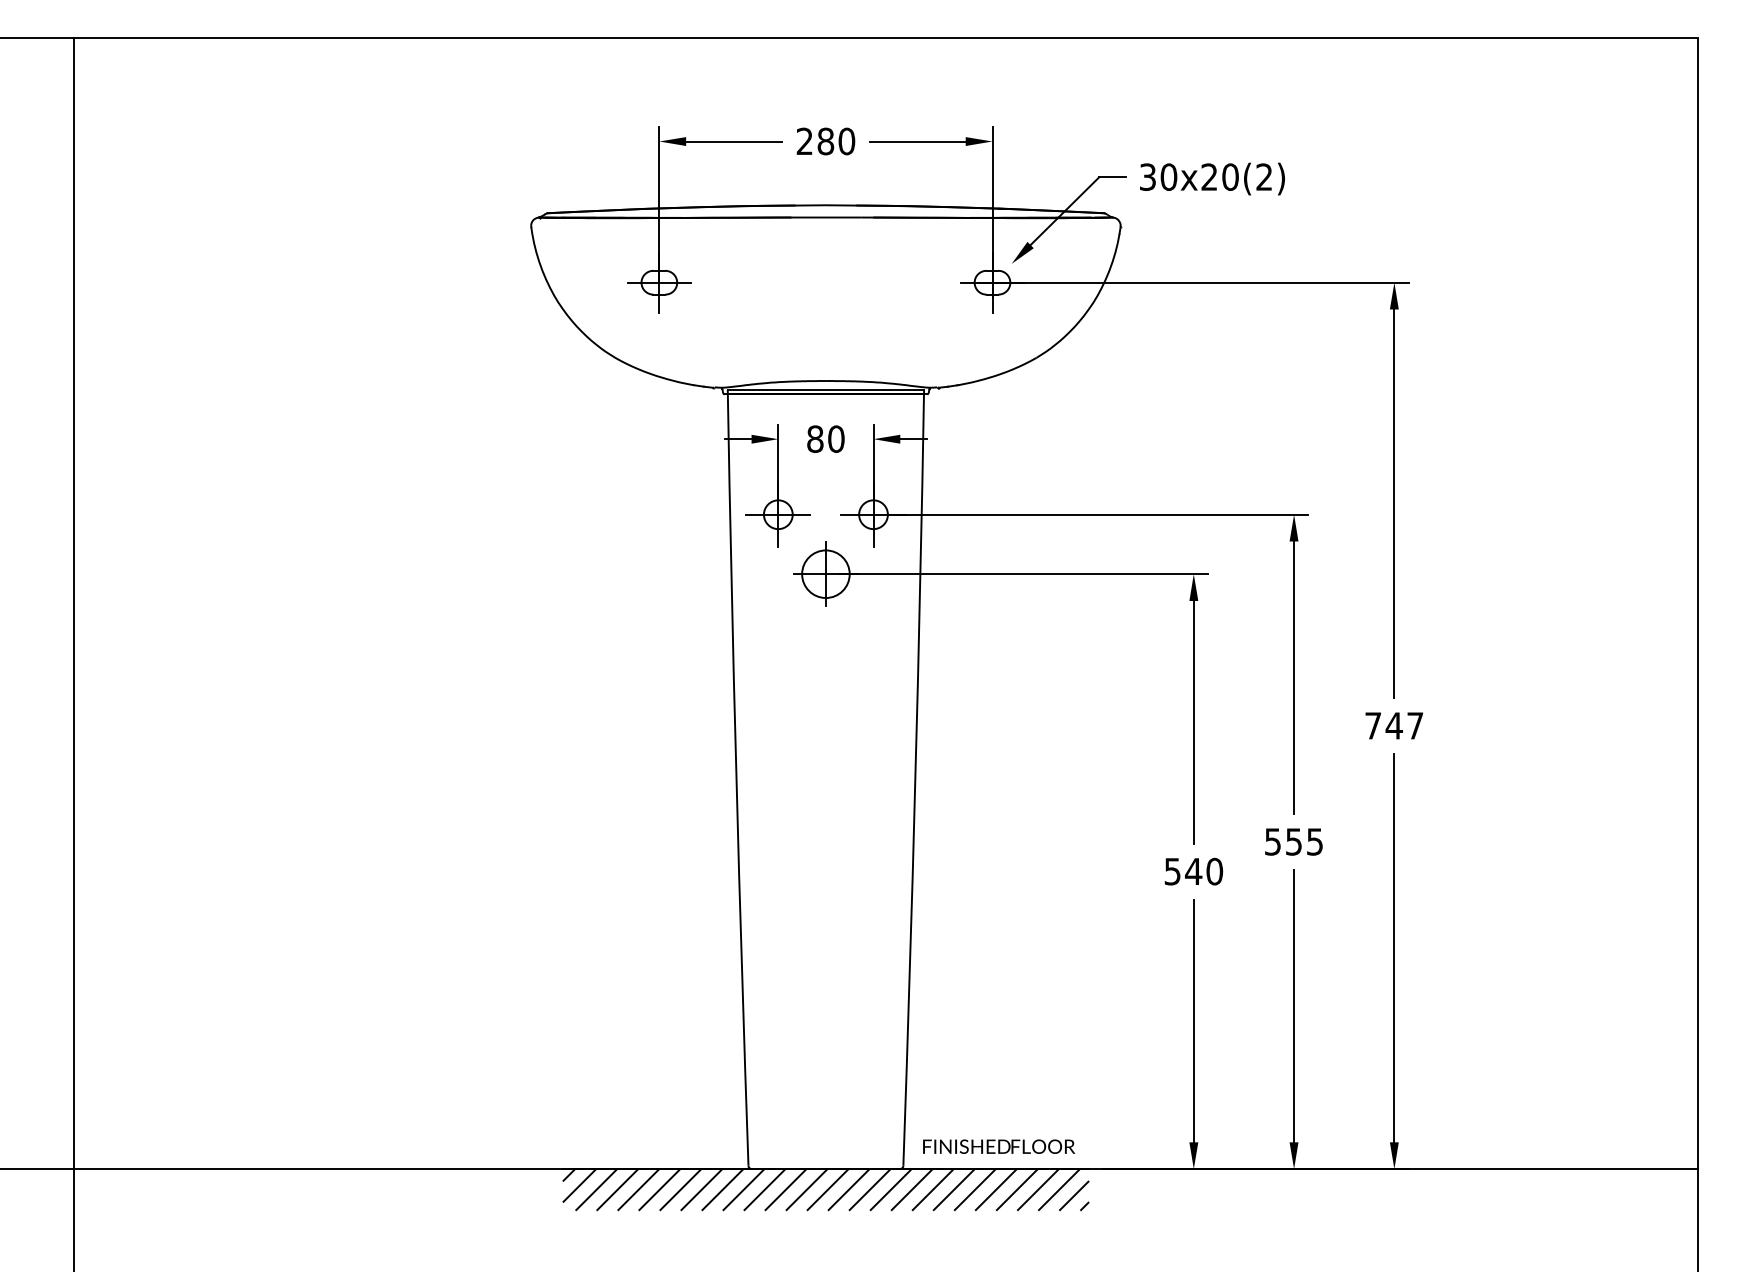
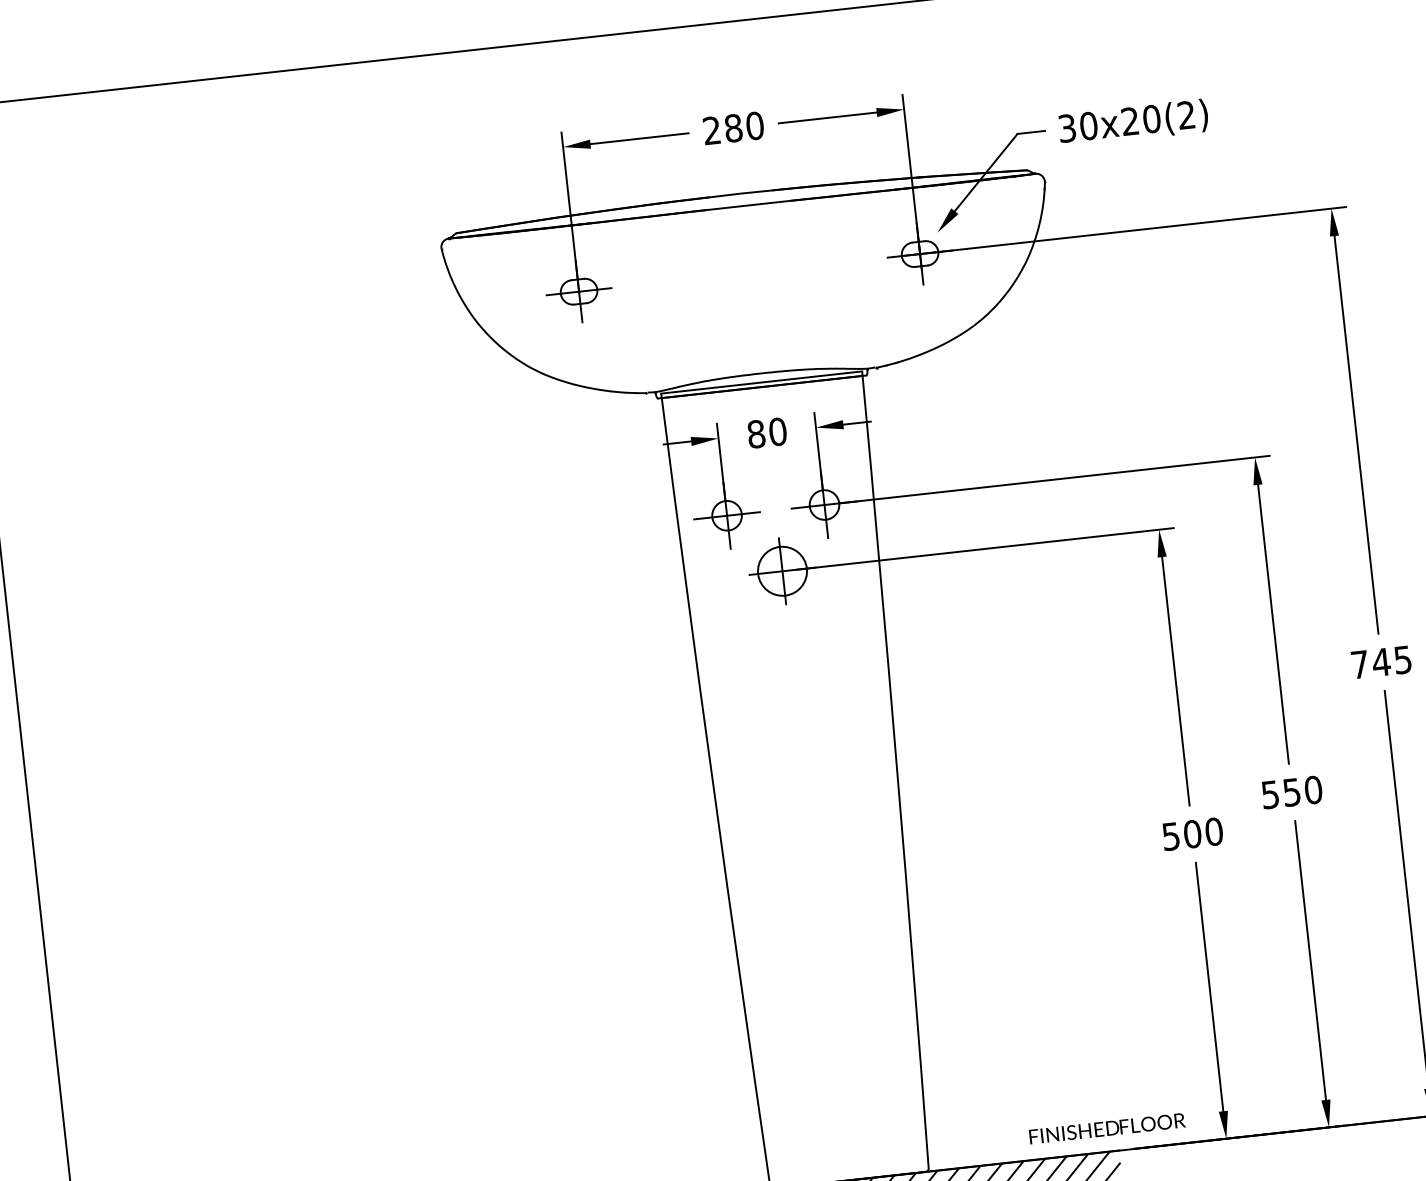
text: (1415, 725) -> (1403, 659), 747 -> 745
text: (1314, 841) -> (1312, 789), 555 -> 550
text: (1193, 871) -> (1192, 834), 540 -> 500
text: (999, 1146) -> (1107, 1128), moved

